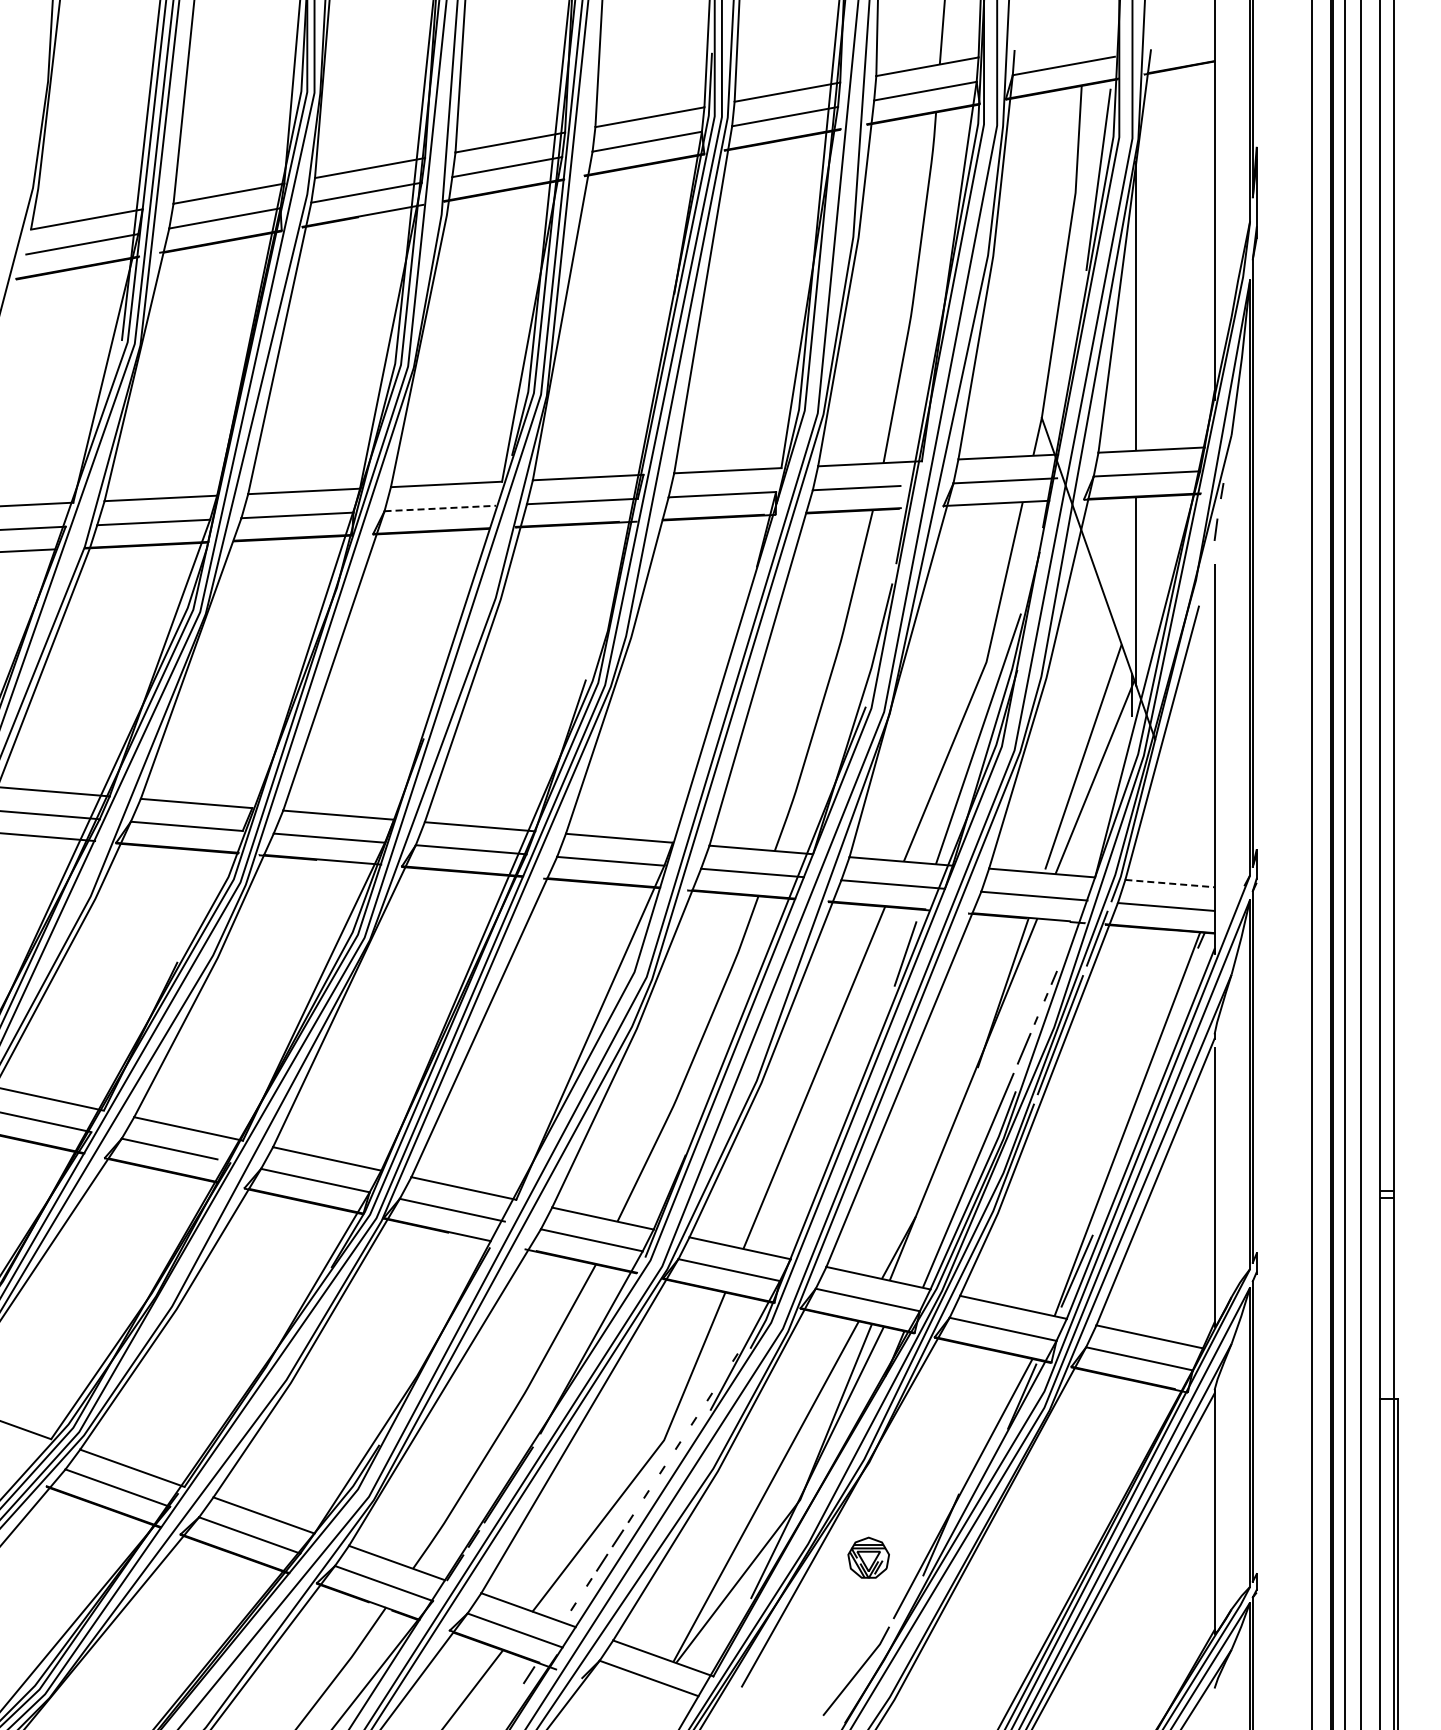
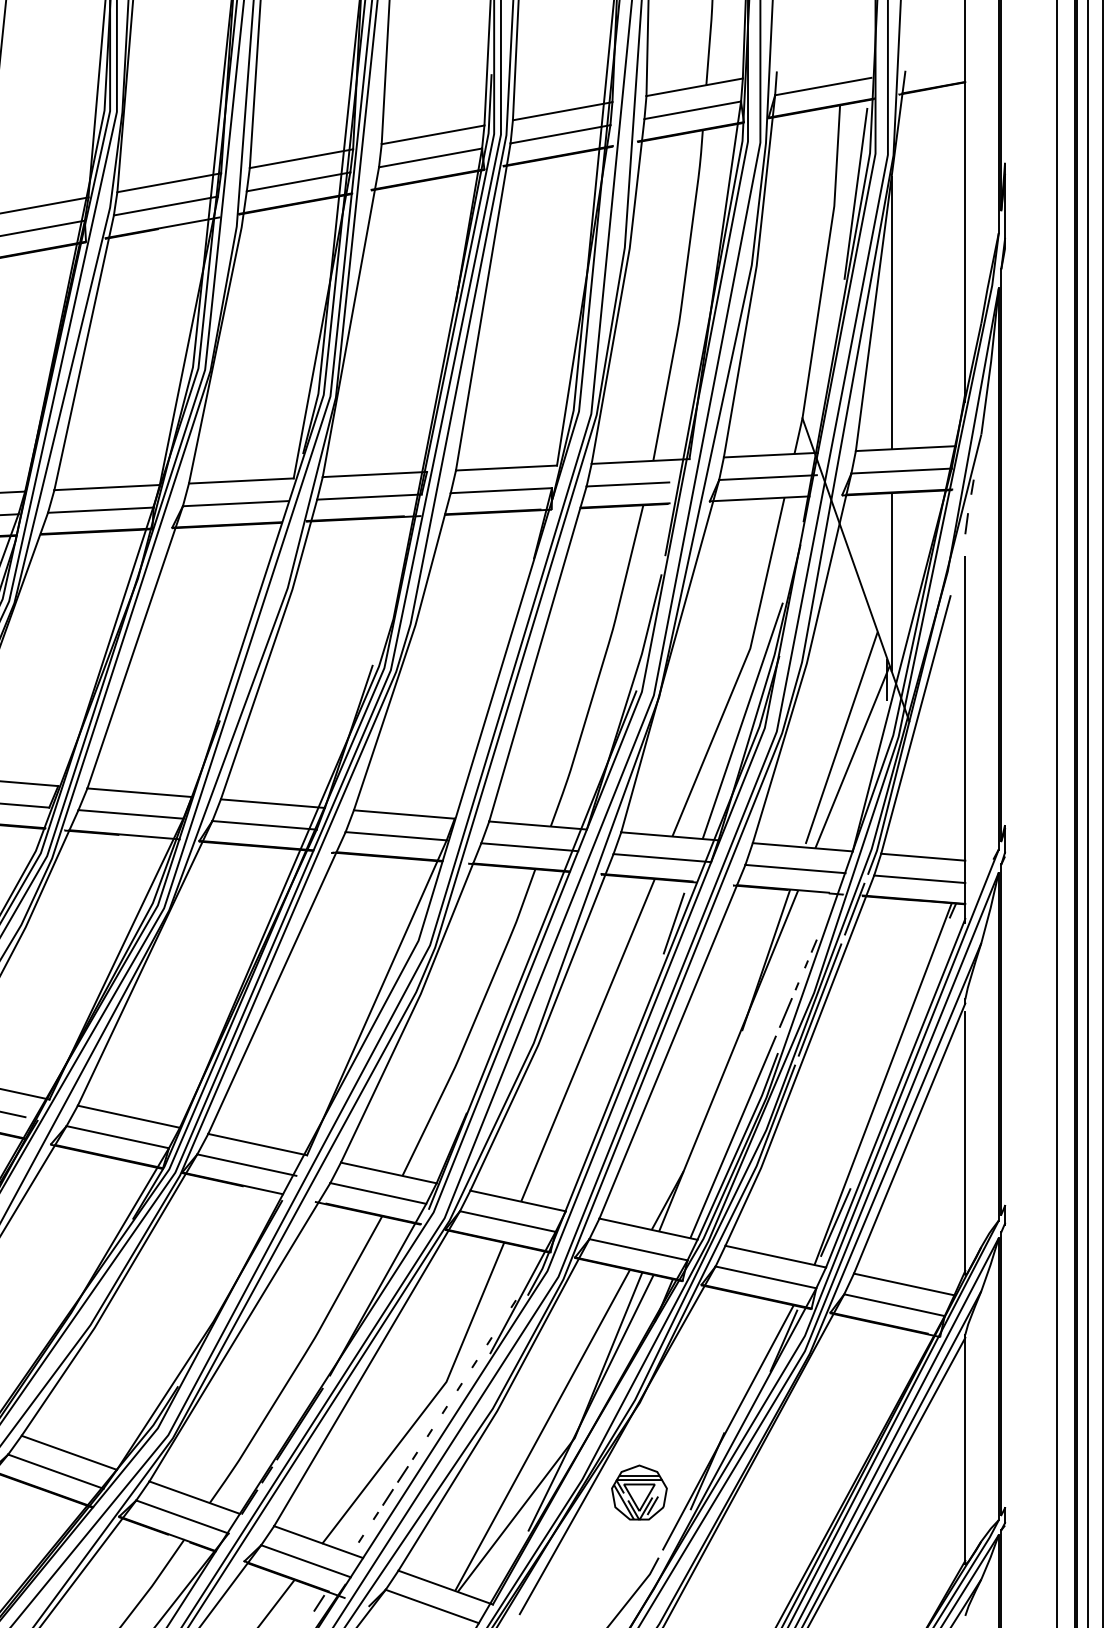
line: (440, 508) -> (235, 503), dashed -> solid
line: (1169, 883) -> (922, 857), dashed -> solid
part: (868, 1557) -> (639, 1492), size x1.43

